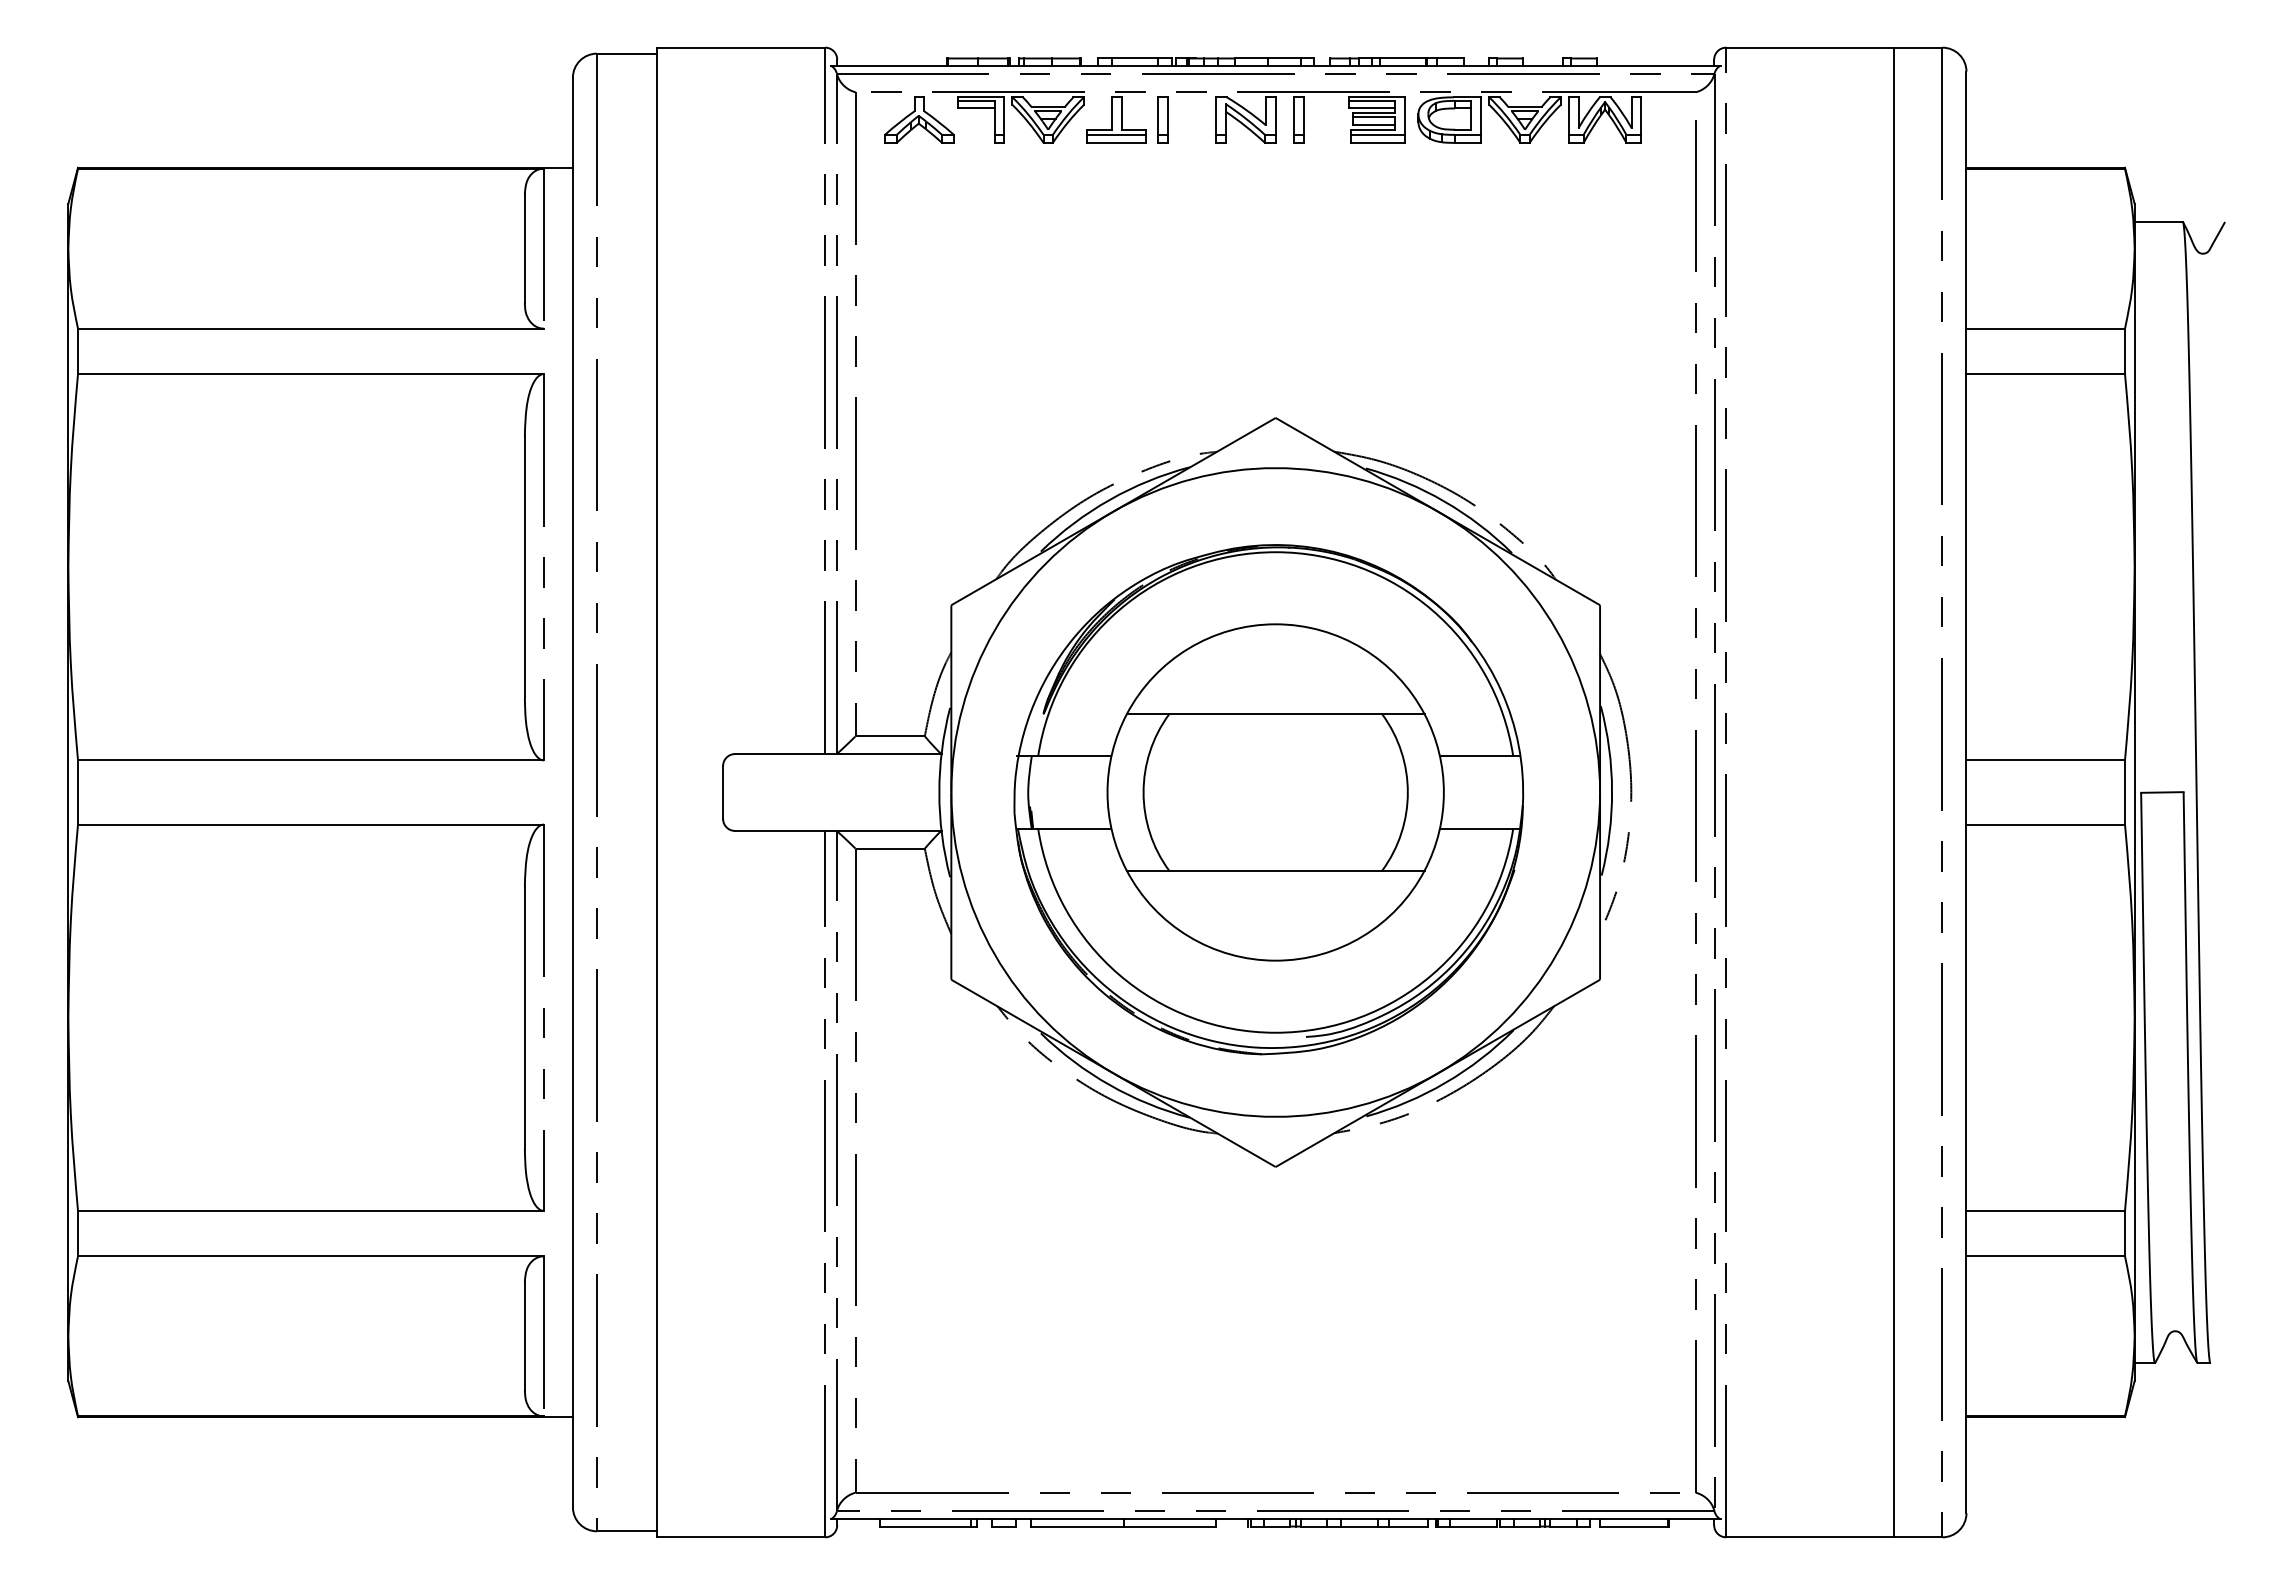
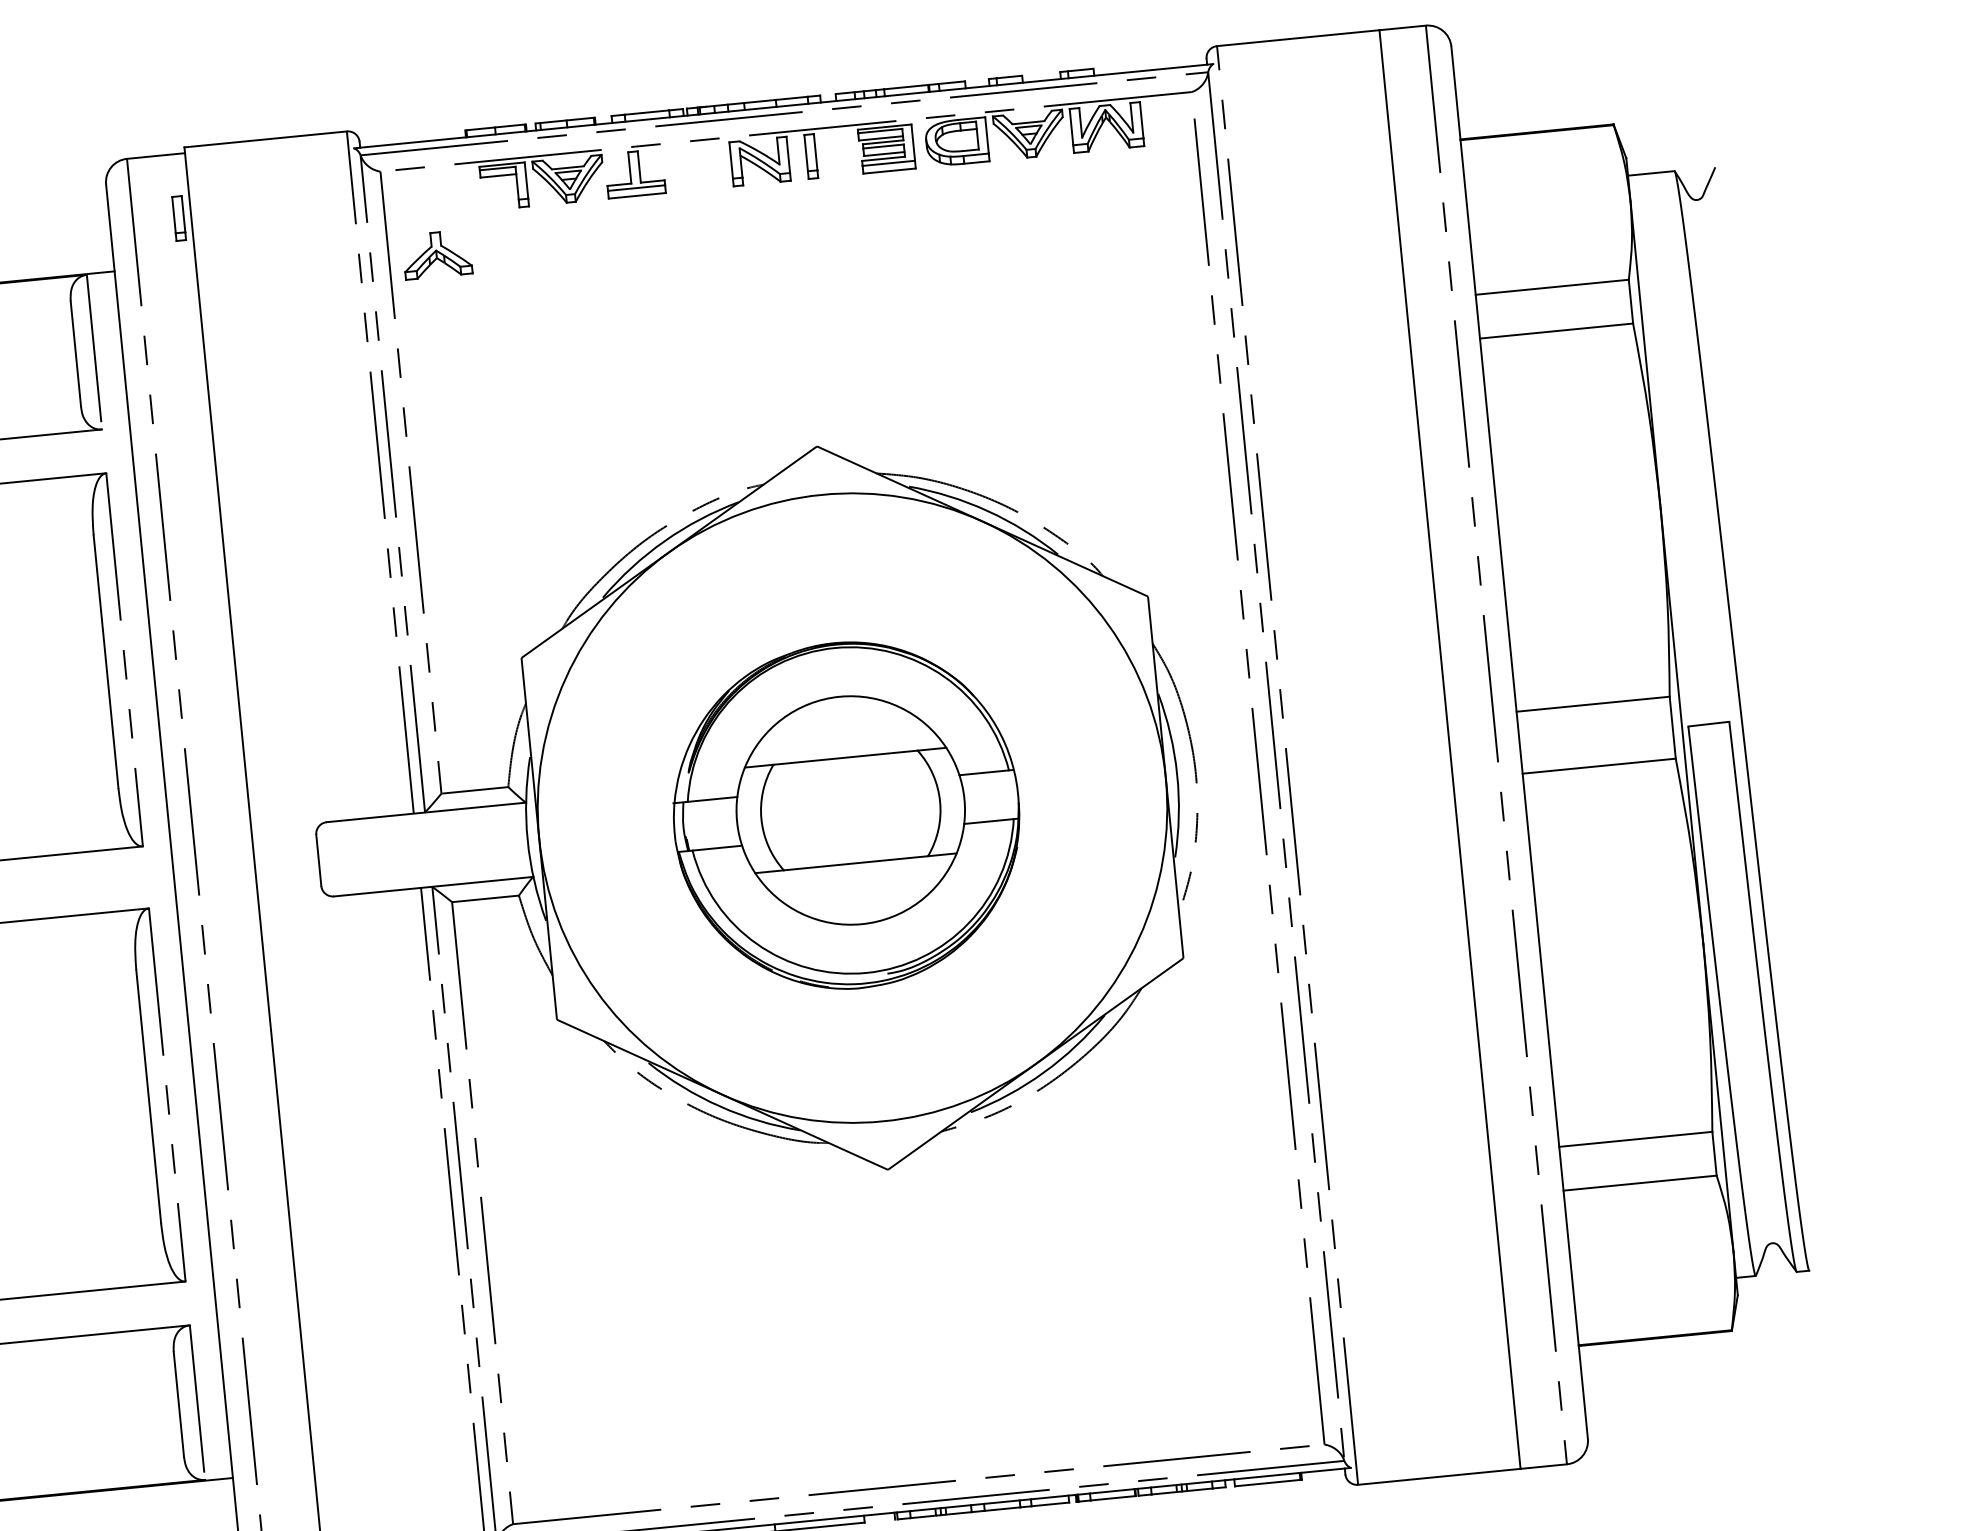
part: (919, 119) -> (437, 254), moved
part: (1162, 119) -> (178, 218), moved
part: (1268, 799) -> (846, 815), size x0.7

